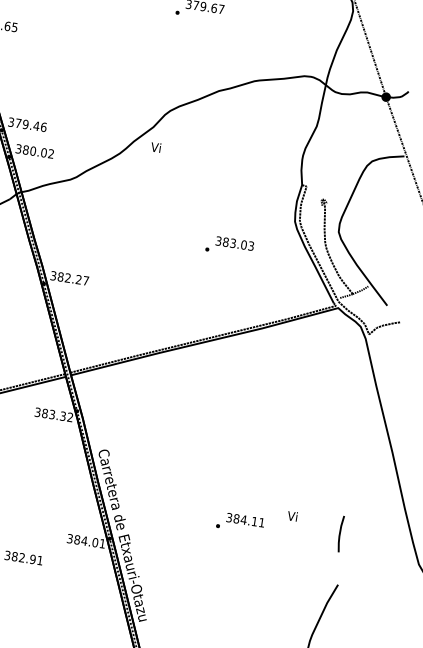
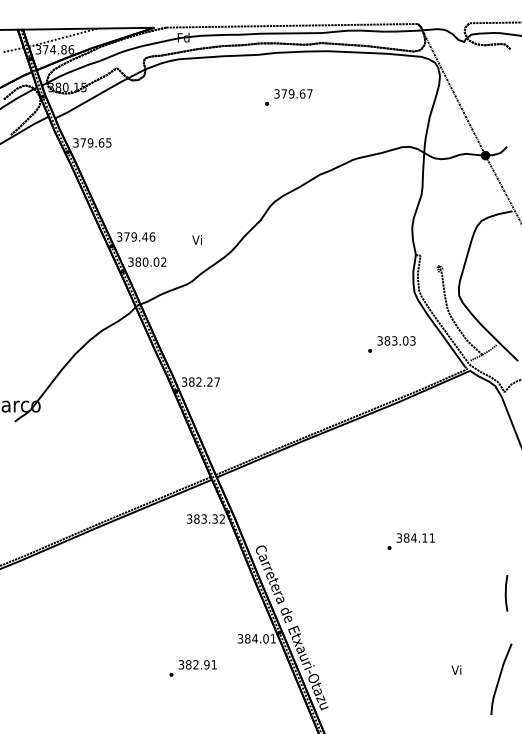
text: (155, 146) -> (196, 239), moved
text: (229, 246) -> (391, 344), moved
text: (292, 515) -> (456, 669), moved
text: (239, 522) -> (410, 541), moved

